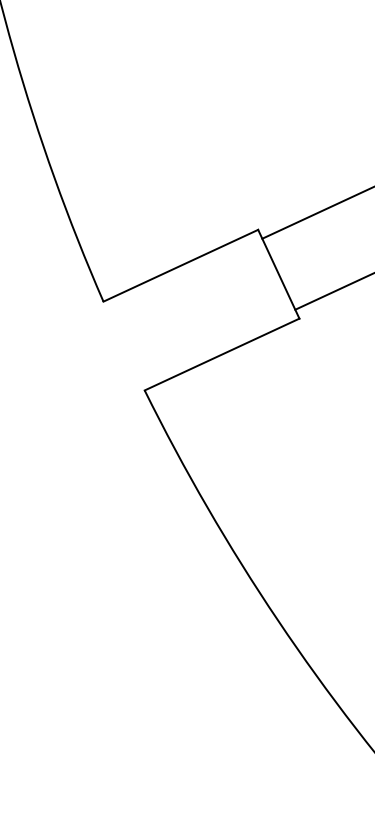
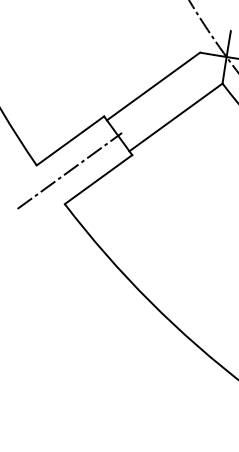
line: (167, 324) -> (69, 170), added

